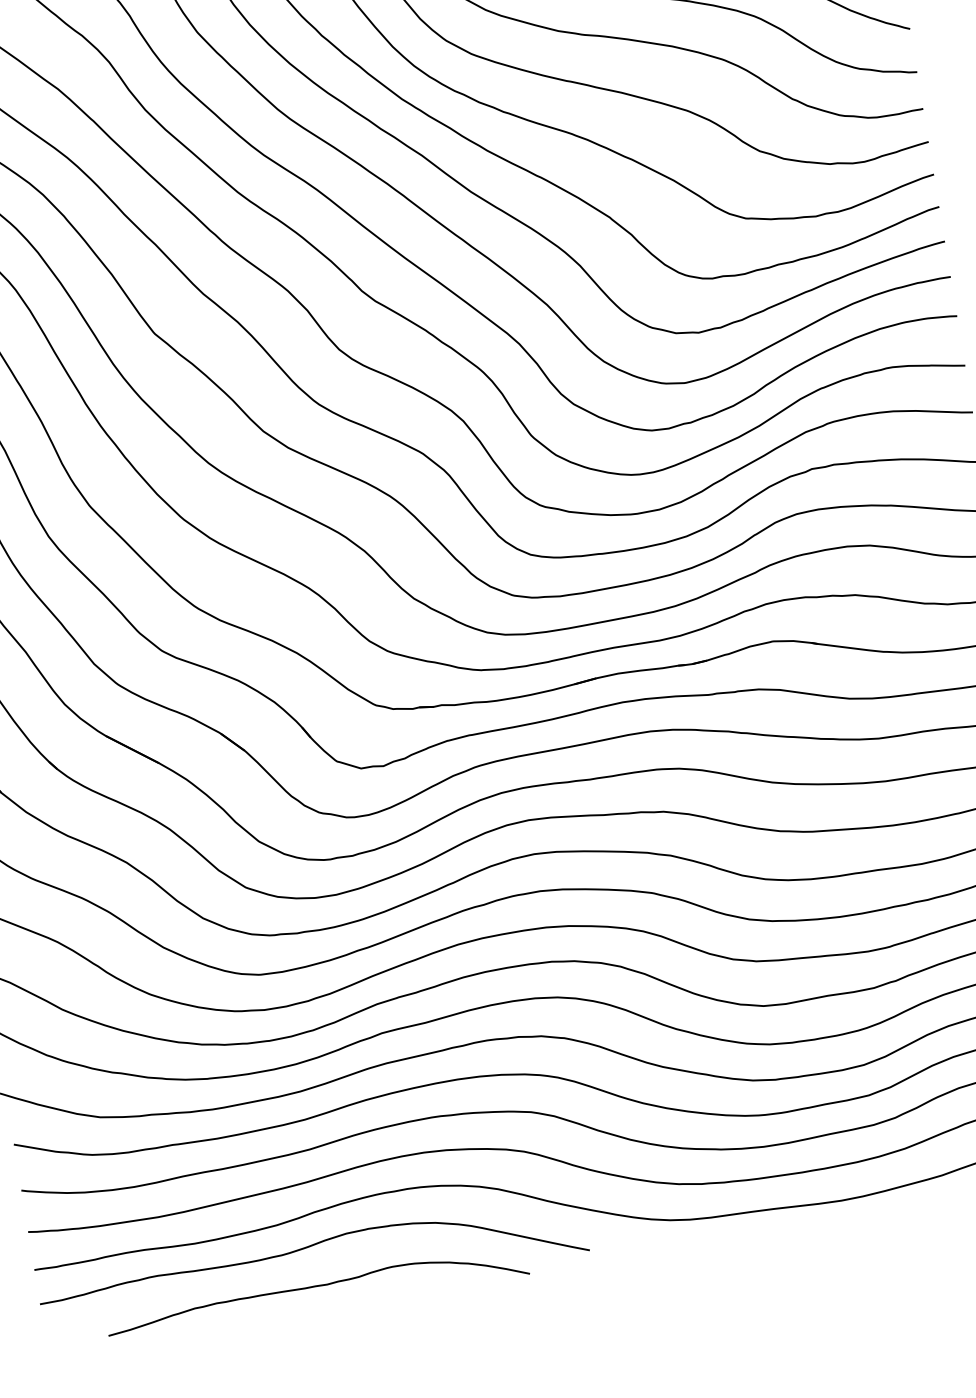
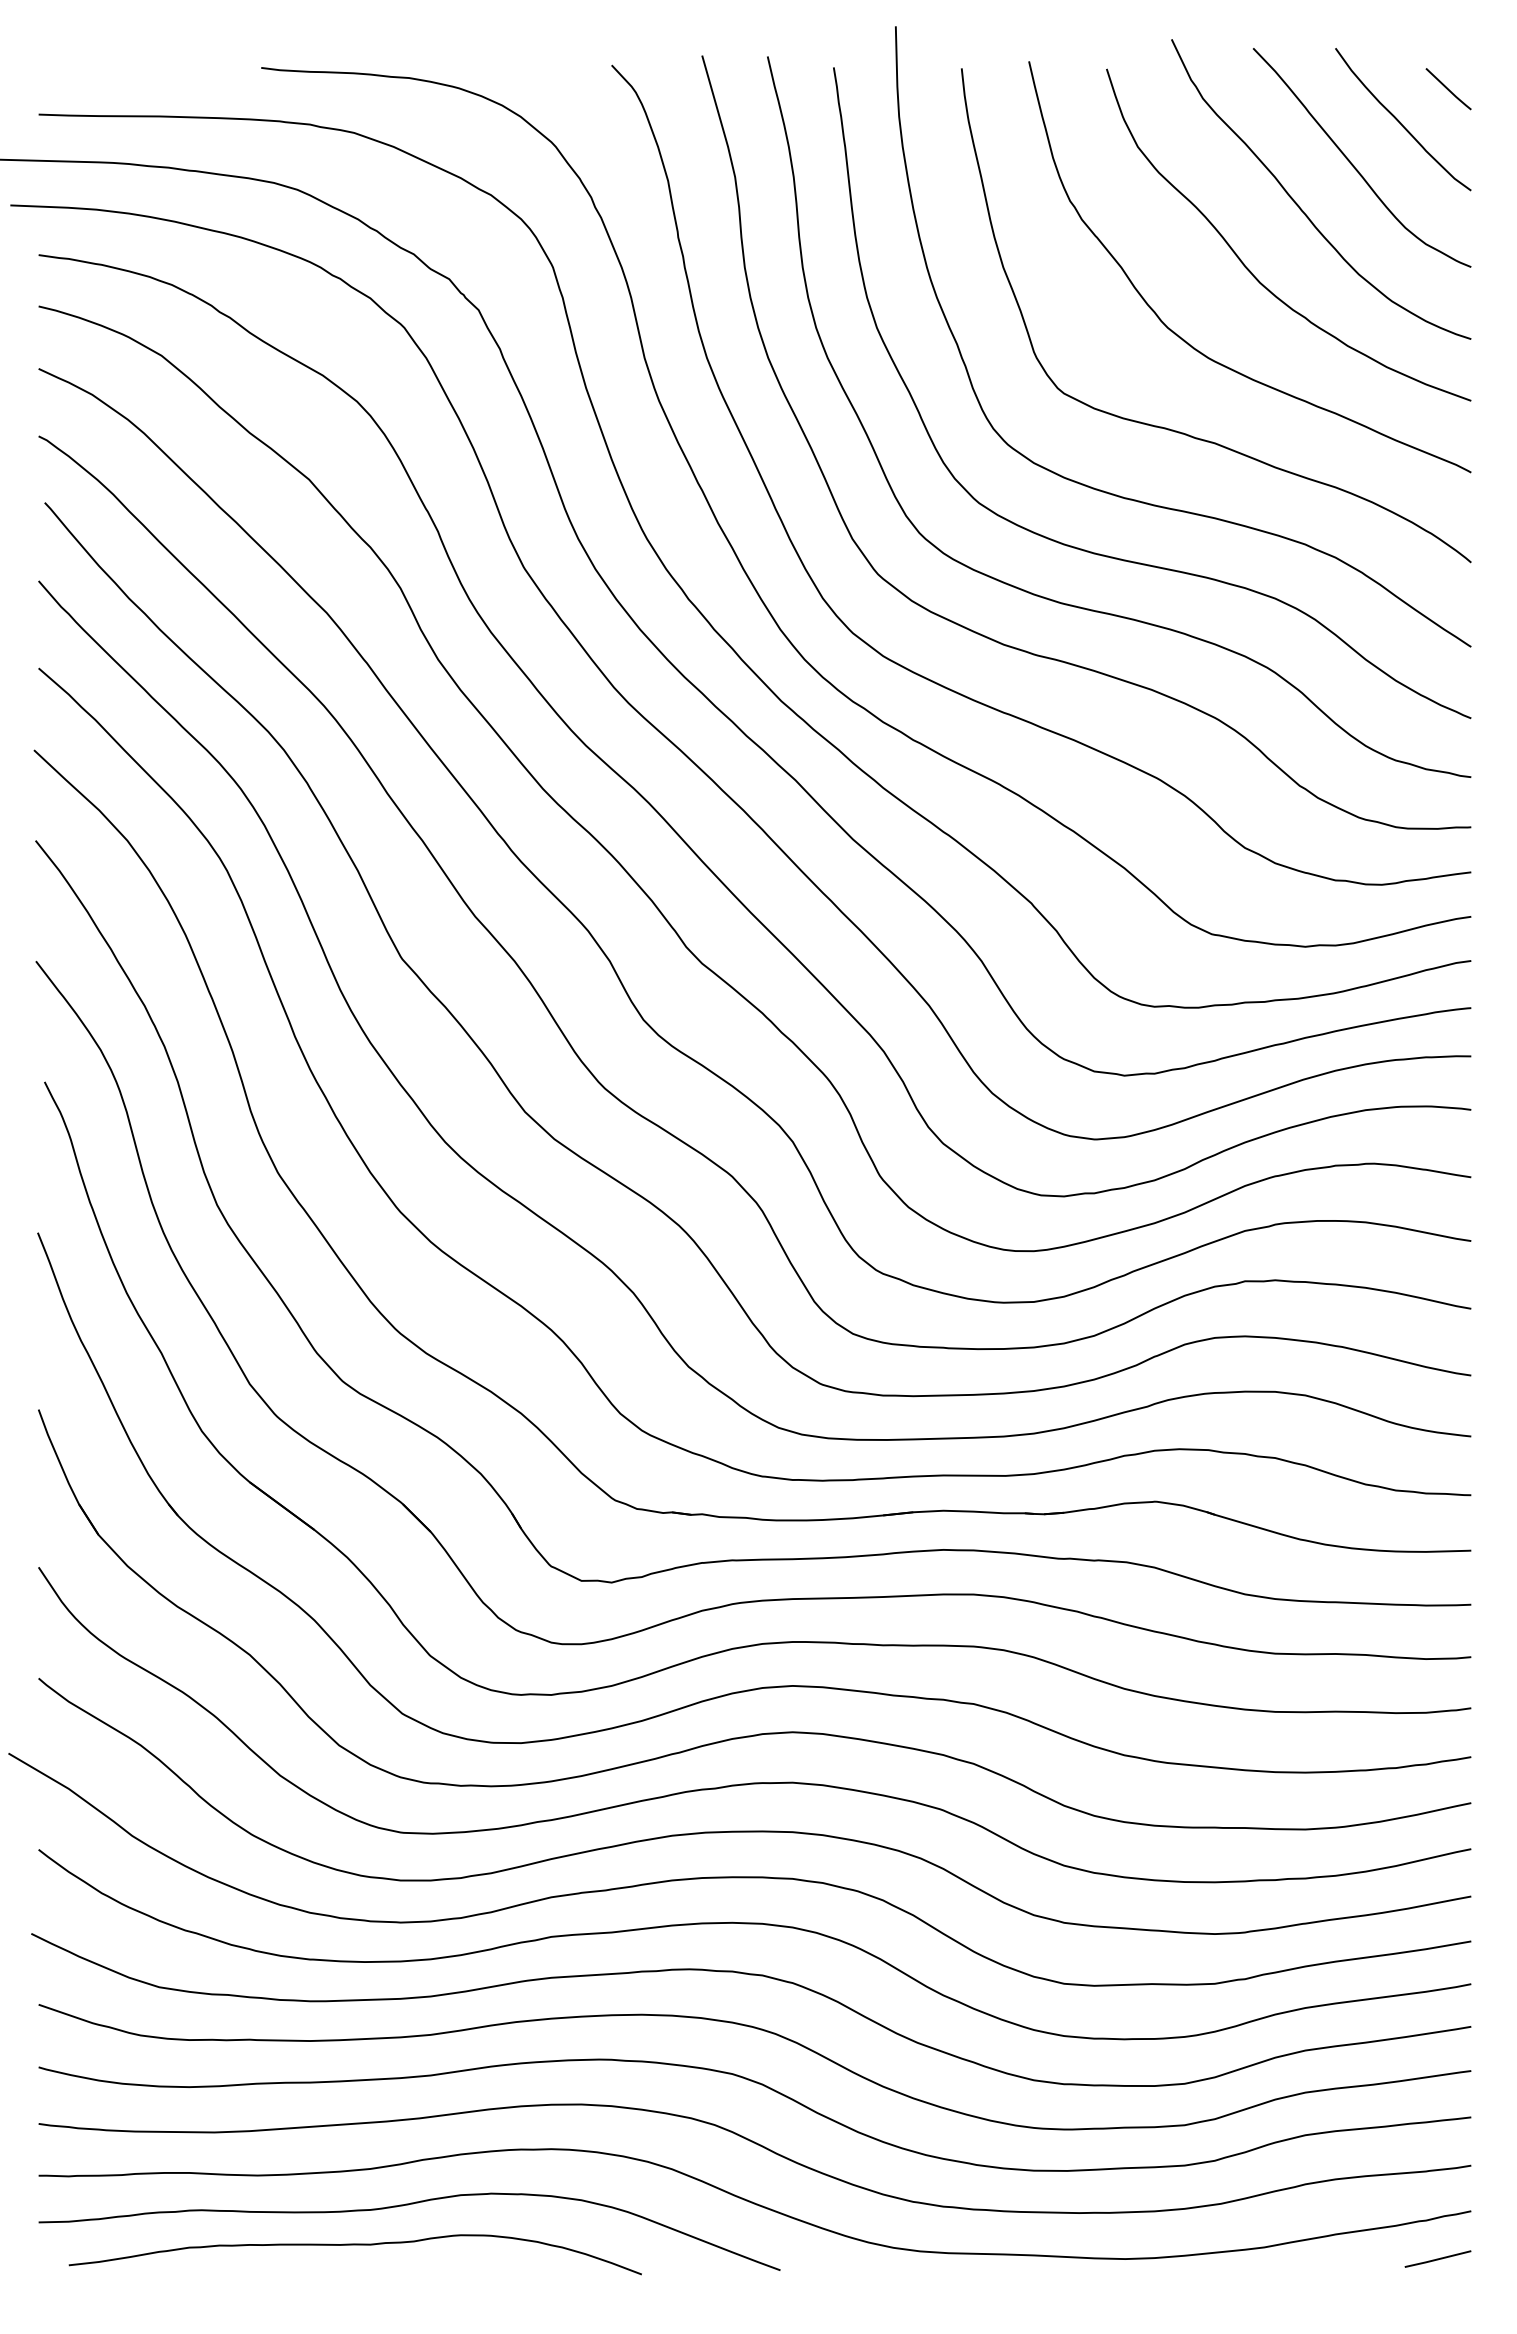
curve: (315, 1287) -> (354, 2245), moved

